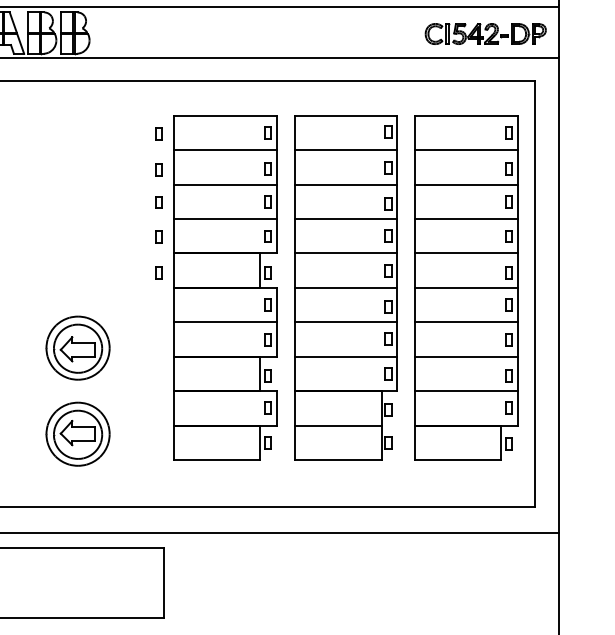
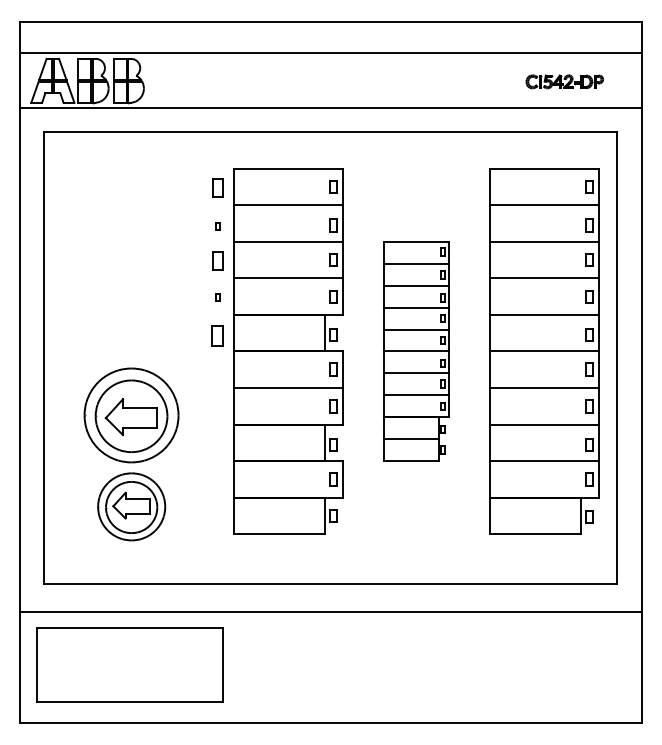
part: (485, 33) -> (564, 81), size x0.6
part: (158, 133) -> (217, 187), size x1.4
part: (158, 170) -> (217, 226), size x0.6
part: (158, 202) -> (217, 260), size x1.4
part: (158, 237) -> (217, 297), size x0.6
part: (158, 272) -> (217, 335), size x1.6
part: (346, 287) -> (416, 351), size x0.6
part: (77, 348) -> (131, 415), size x1.4

